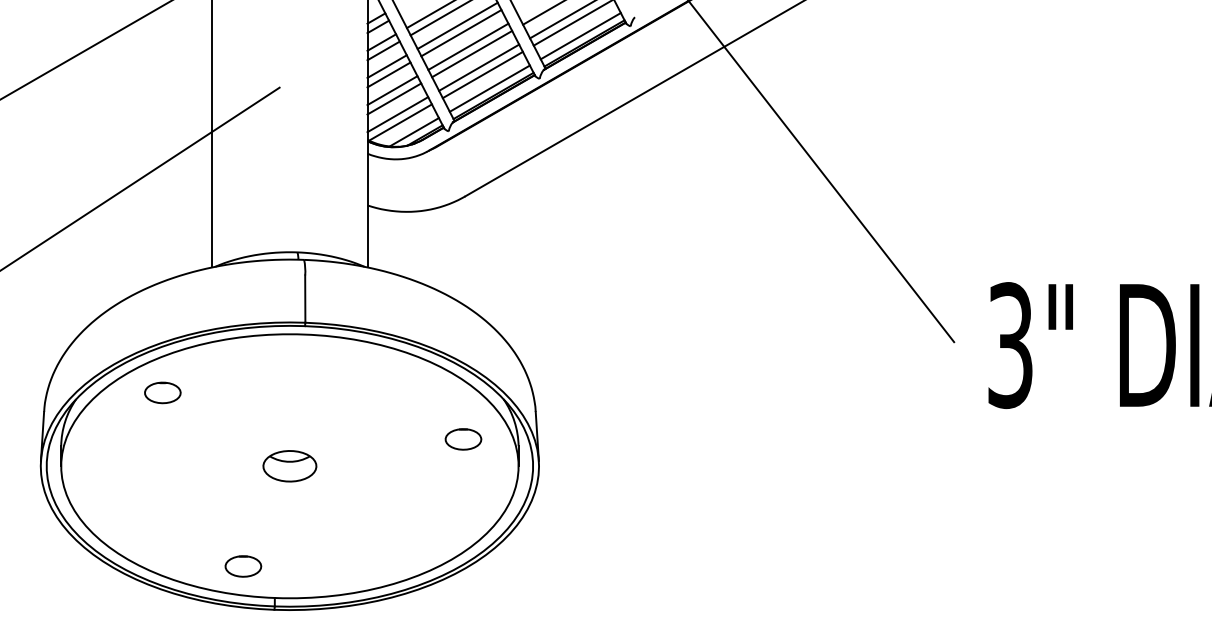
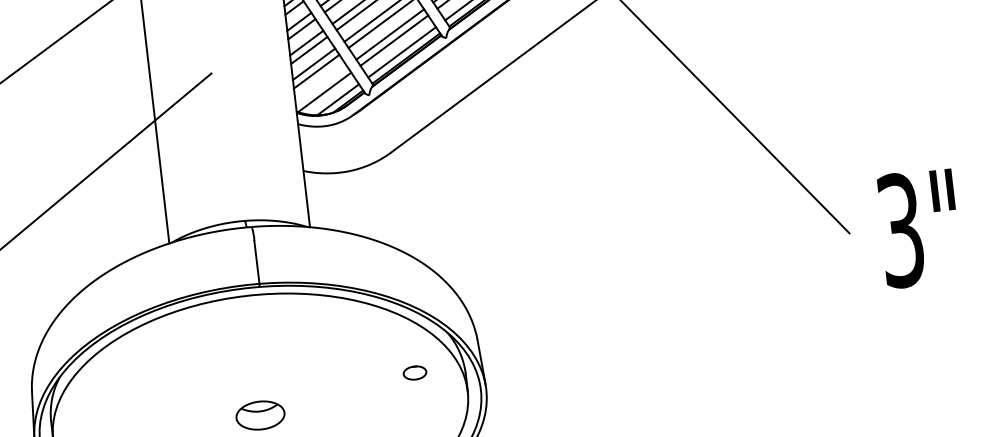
line: (397, 114) -> (321, 85), removed
part: (162, 392) -> (137, 362), removed
part: (463, 439) -> (415, 373), size x0.7

